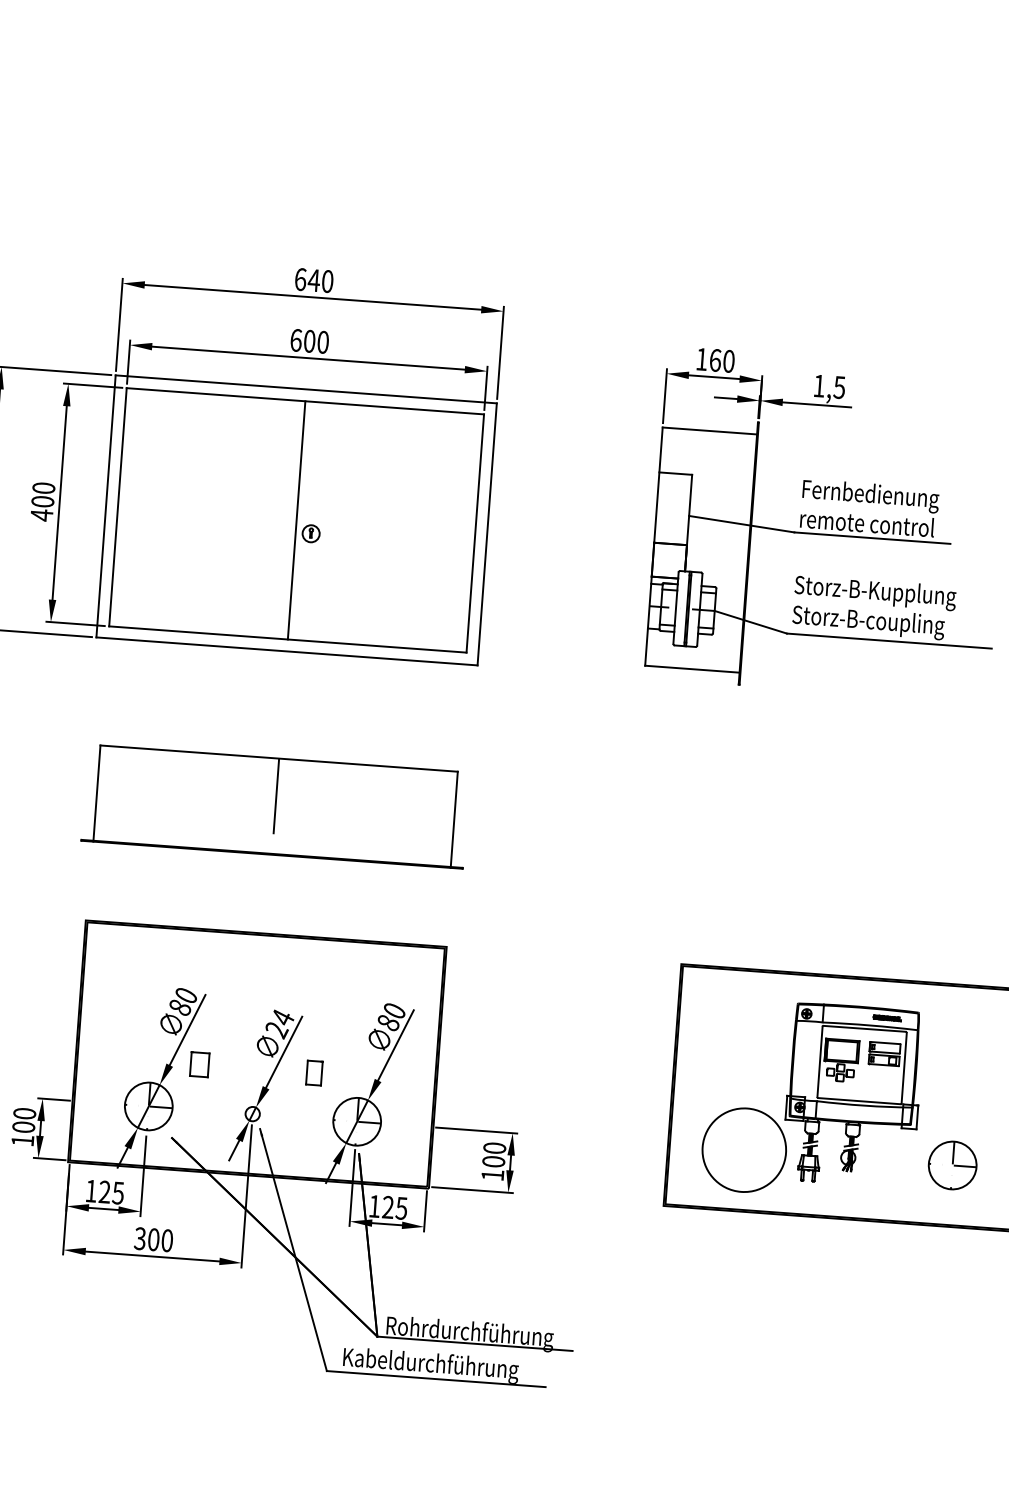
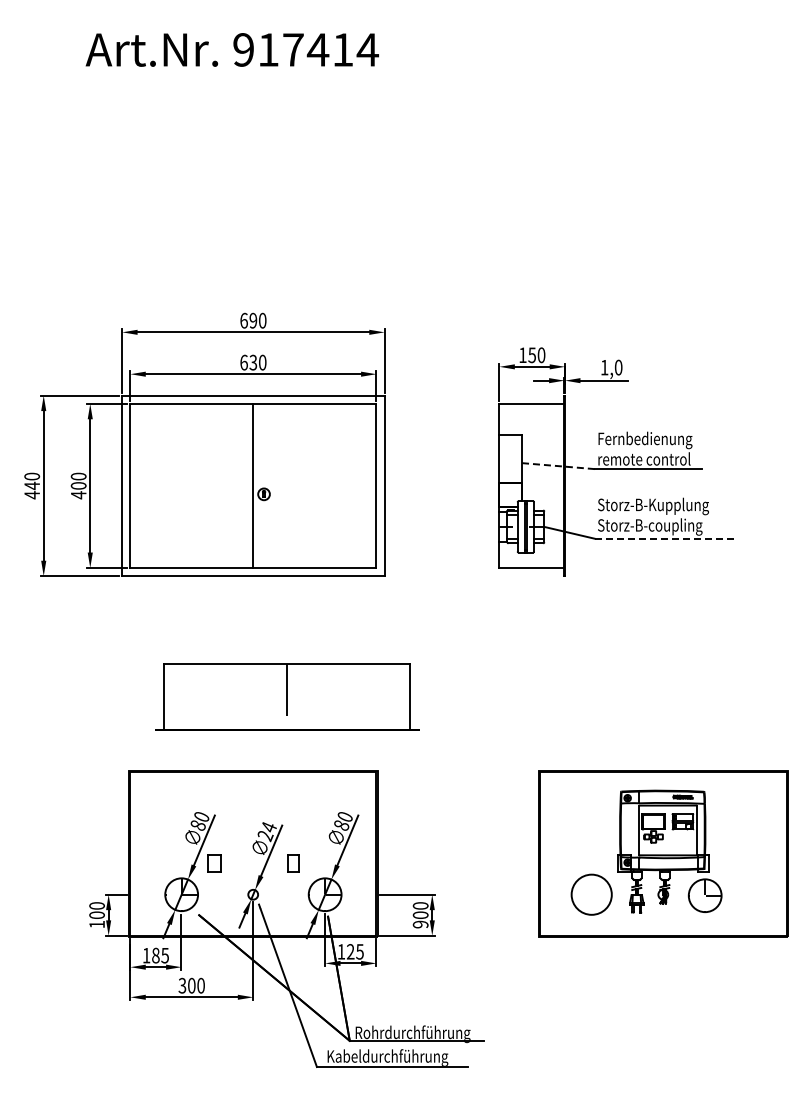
text: (314, 280) -> (253, 320), 640 -> 690
text: (309, 341) -> (253, 362), 600 -> 630
text: (715, 360) -> (532, 355), 160 -> 150
text: (839, 387) -> (618, 367), 1,5 -> 1,0
line: (741, 524) -> (558, 466), solid -> dashed
line: (889, 640) -> (665, 538), solid -> dashed
part: (275, 805) -> (287, 696), moved
circle: (744, 1149) -> (591, 894), size x0.7
part: (951, 1165) -> (704, 895), moved
text: (492, 1175) -> (420, 924), 100 -> 900
text: (104, 1191) -> (155, 955), 125 -> 185

